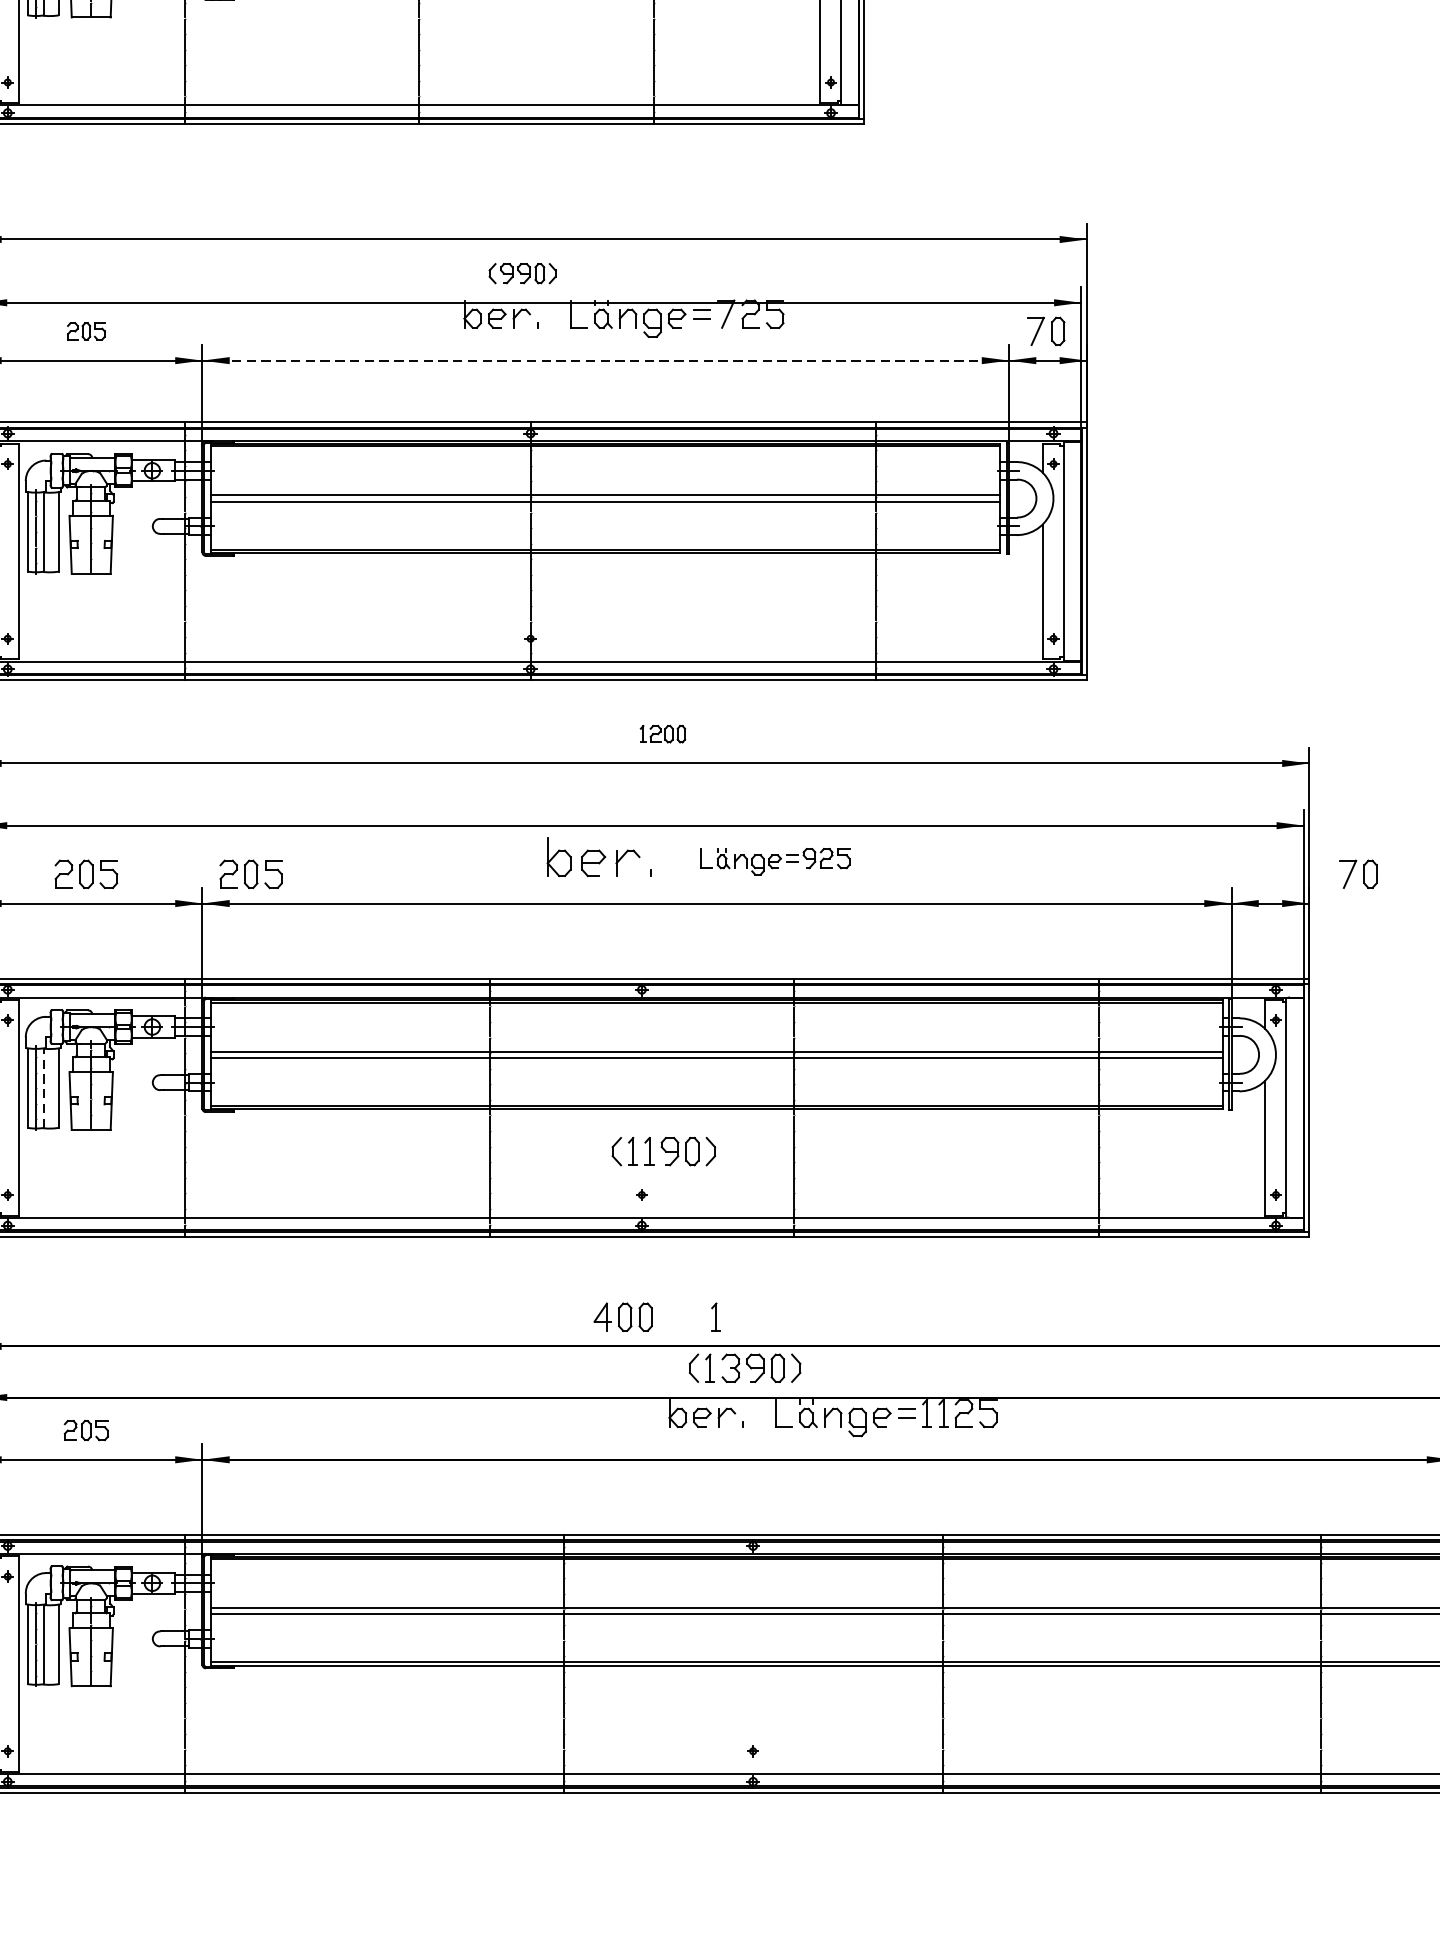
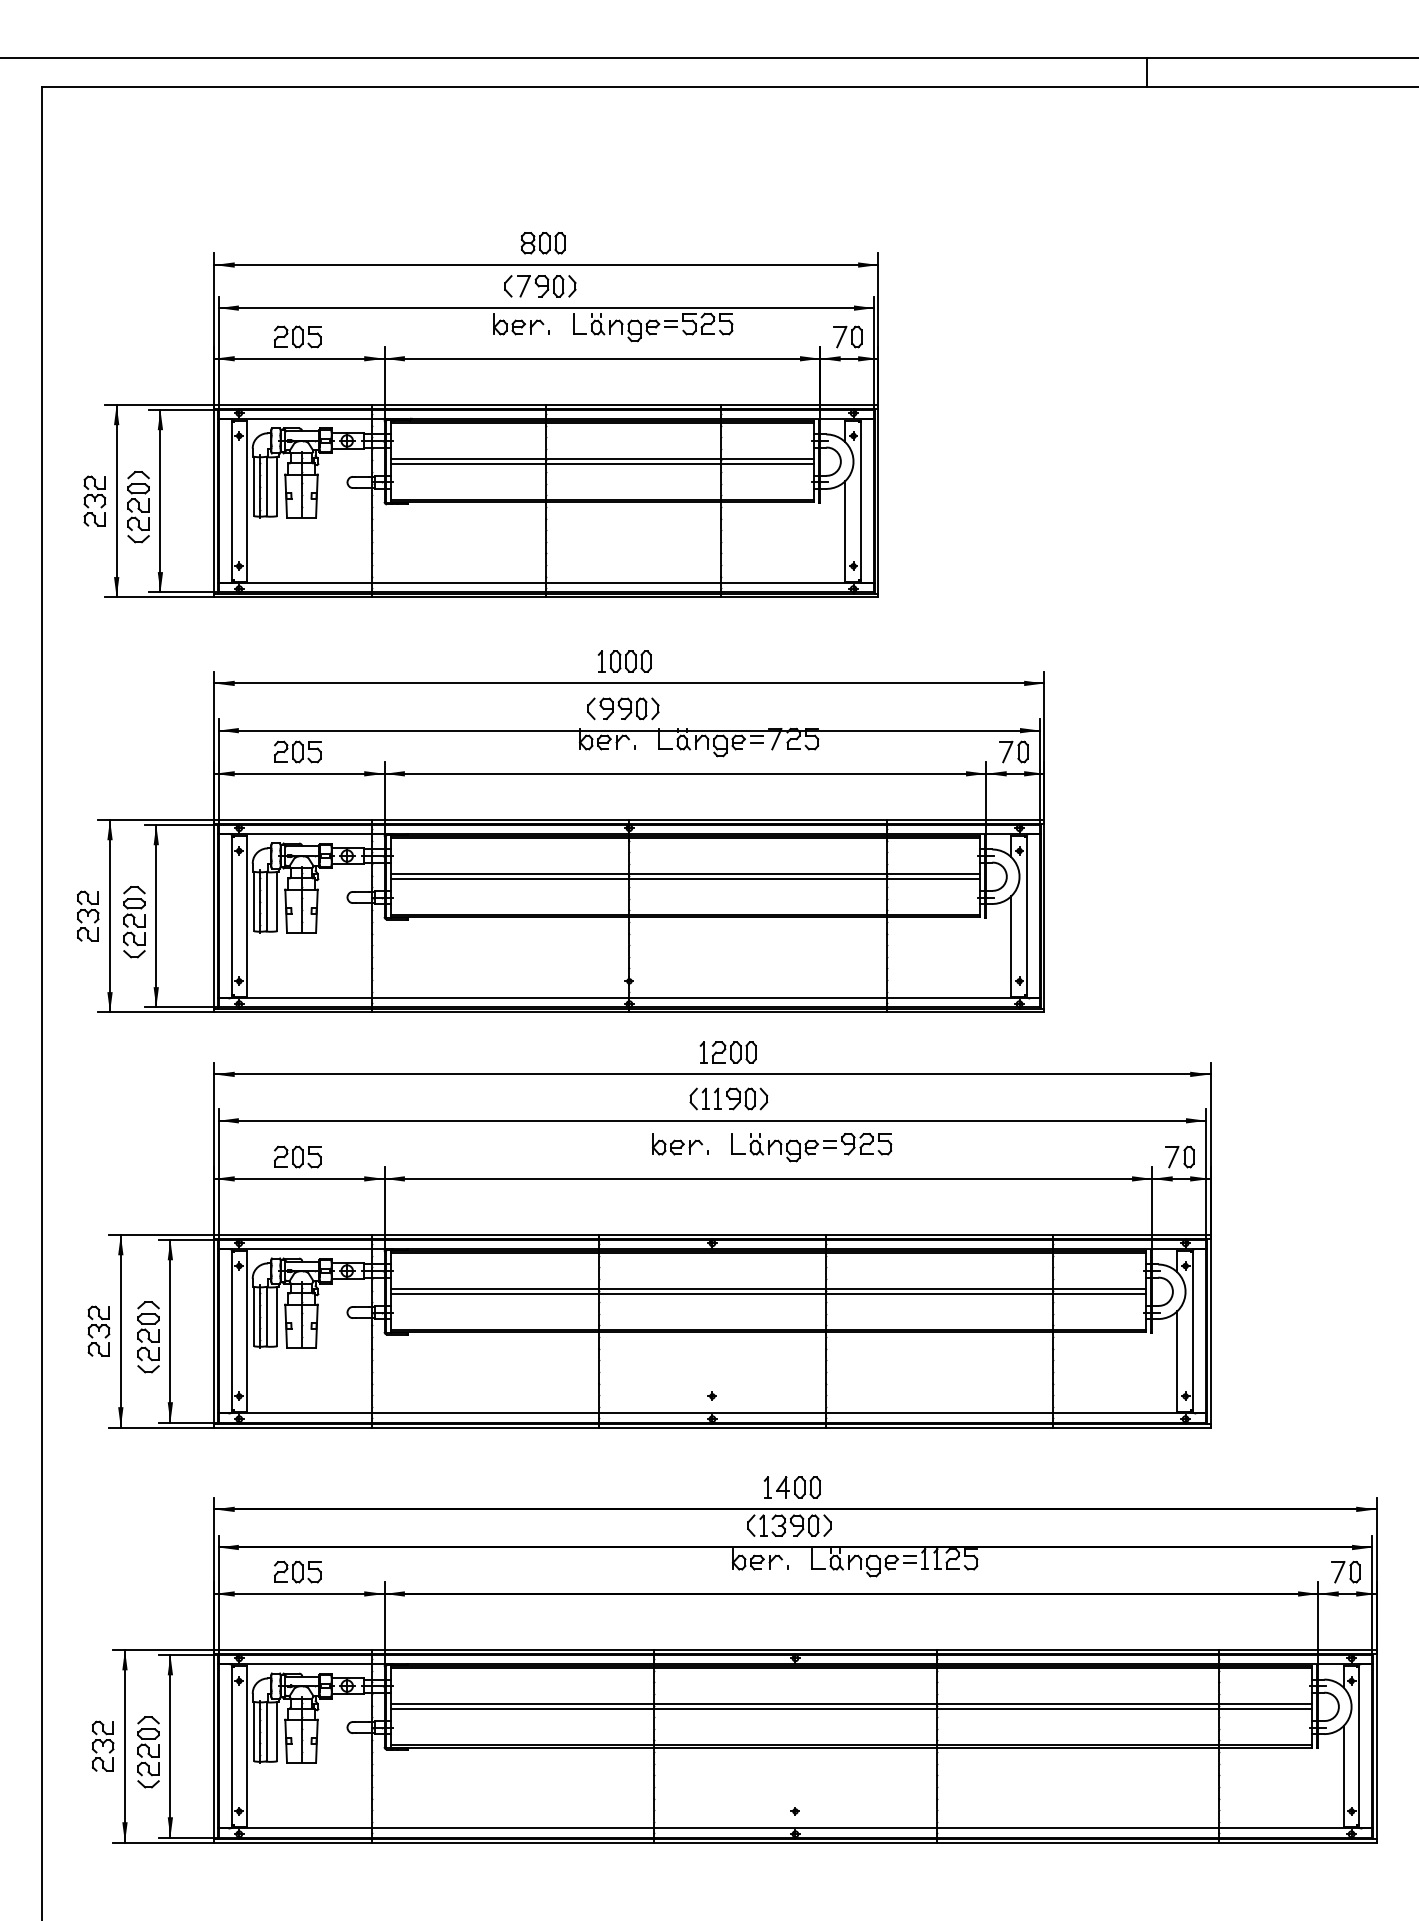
part: (524, 210) -> (624, 661), added
part: (522, 273) -> (623, 708), size x1.43
part: (85, 330) -> (297, 751), size x1.67
line: (605, 360) -> (685, 773), dashed -> solid
part: (662, 734) -> (727, 1052), size x1.67
part: (599, 857) -> (680, 1144), size x0.71
part: (774, 861) -> (811, 1147), size x1.43
part: (250, 873) -> (420, 1156), removed
part: (1357, 873) -> (1179, 1156), moved
line: (44, 1087) -> (266, 1316), dashed -> solid
part: (663, 1150) -> (728, 1098), moved
part: (623, 1317) -> (798, 1487), moved
part: (85, 1429) -> (297, 1571), size x1.43

